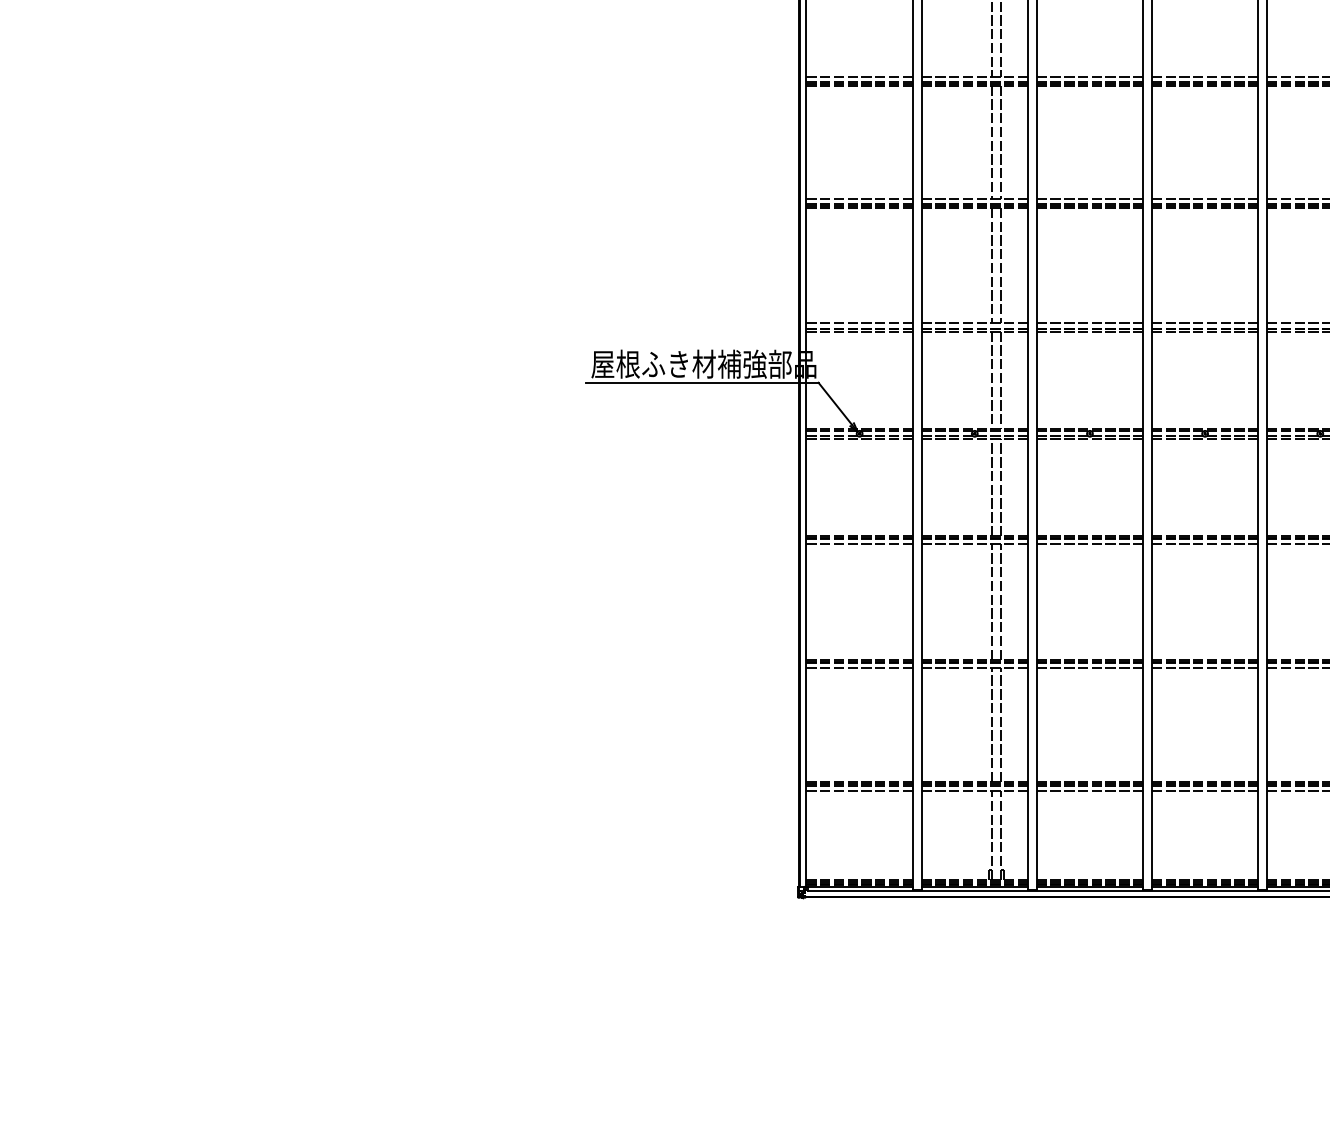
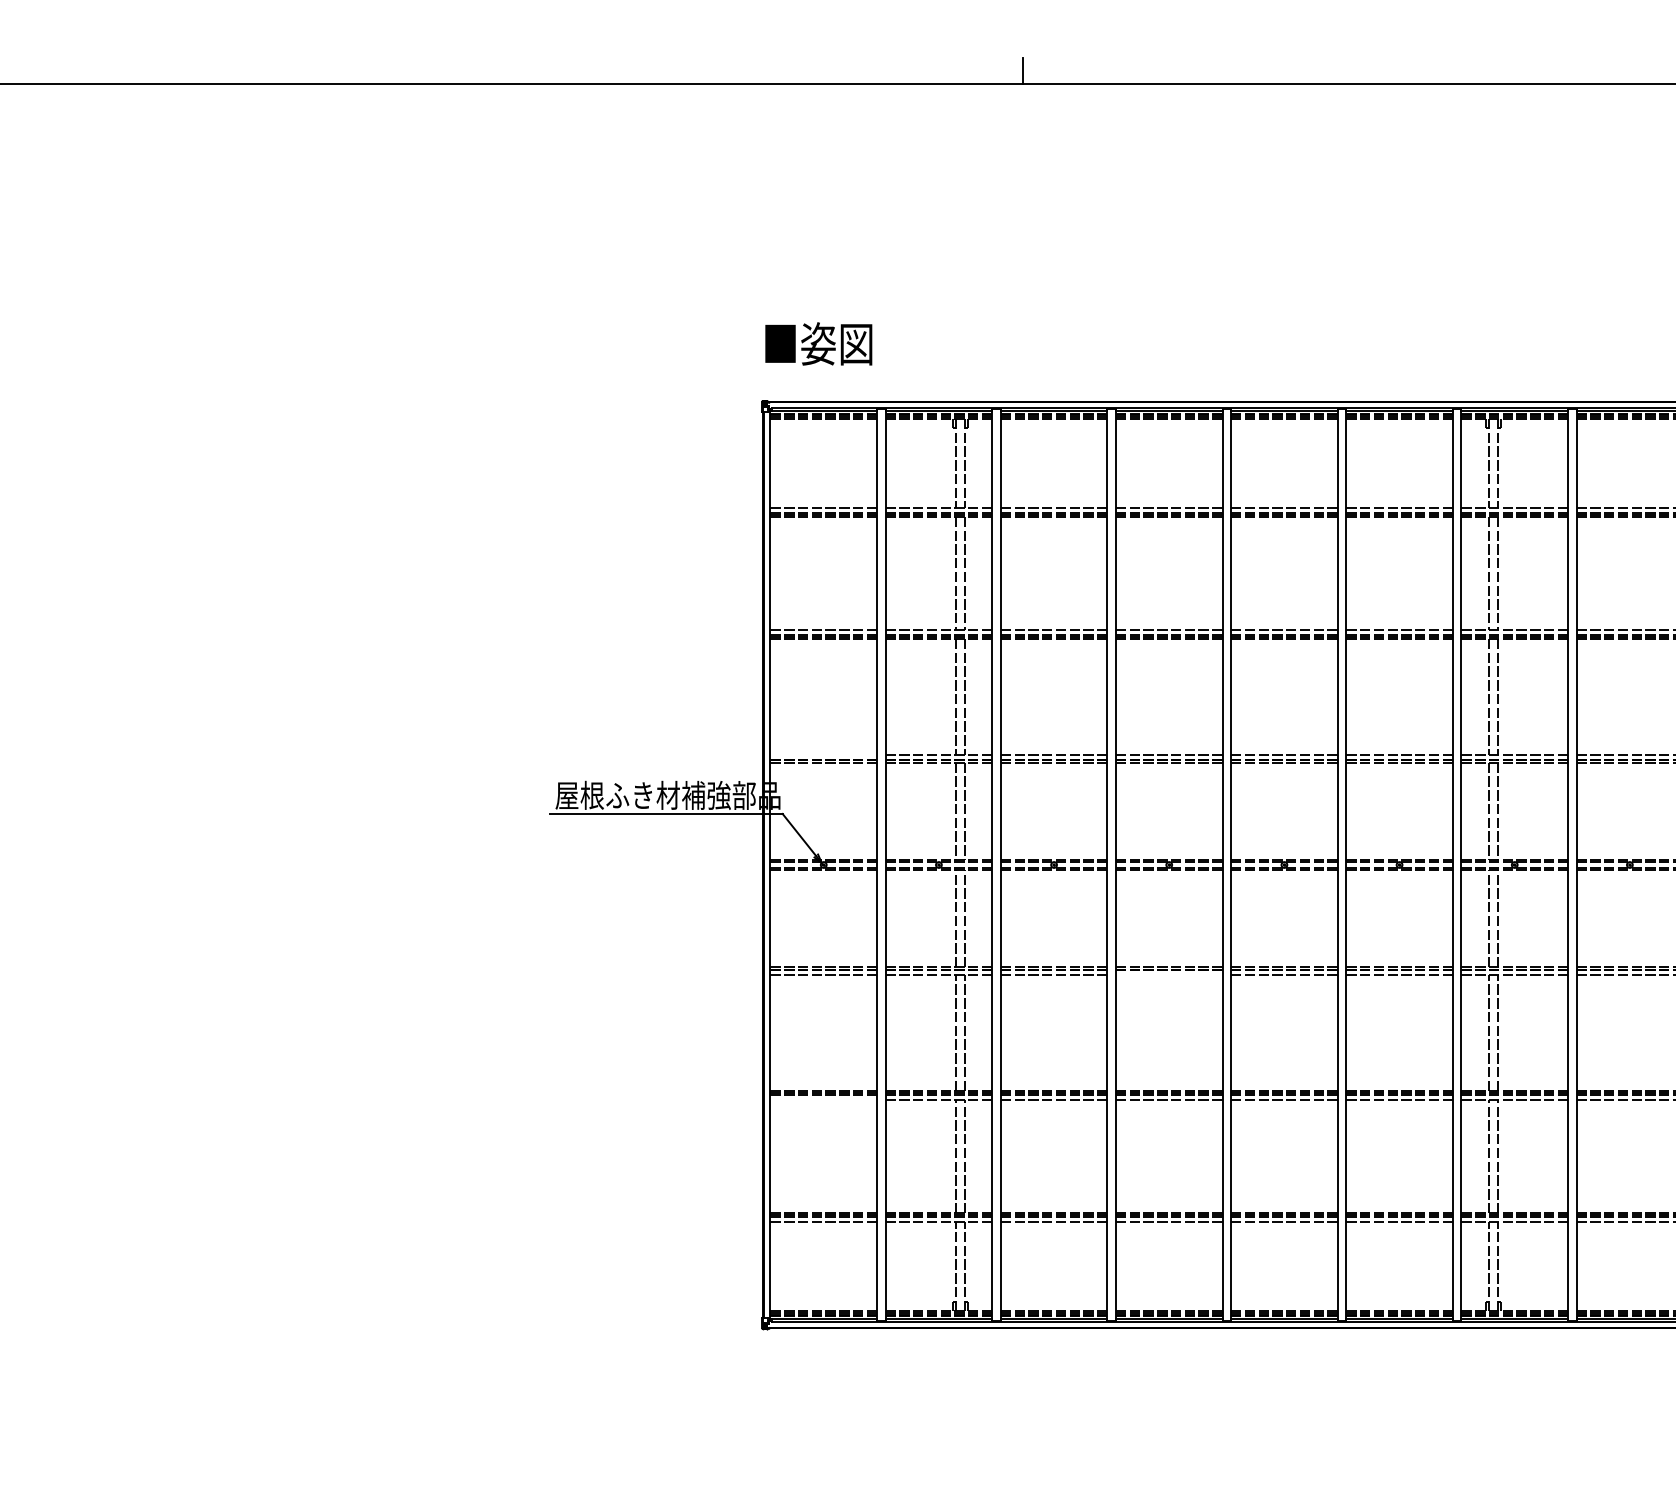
line: (859, 323) -> (823, 754), removed
line: (1204, 544) -> (1168, 975), removed
line: (859, 668) -> (823, 1099), removed

